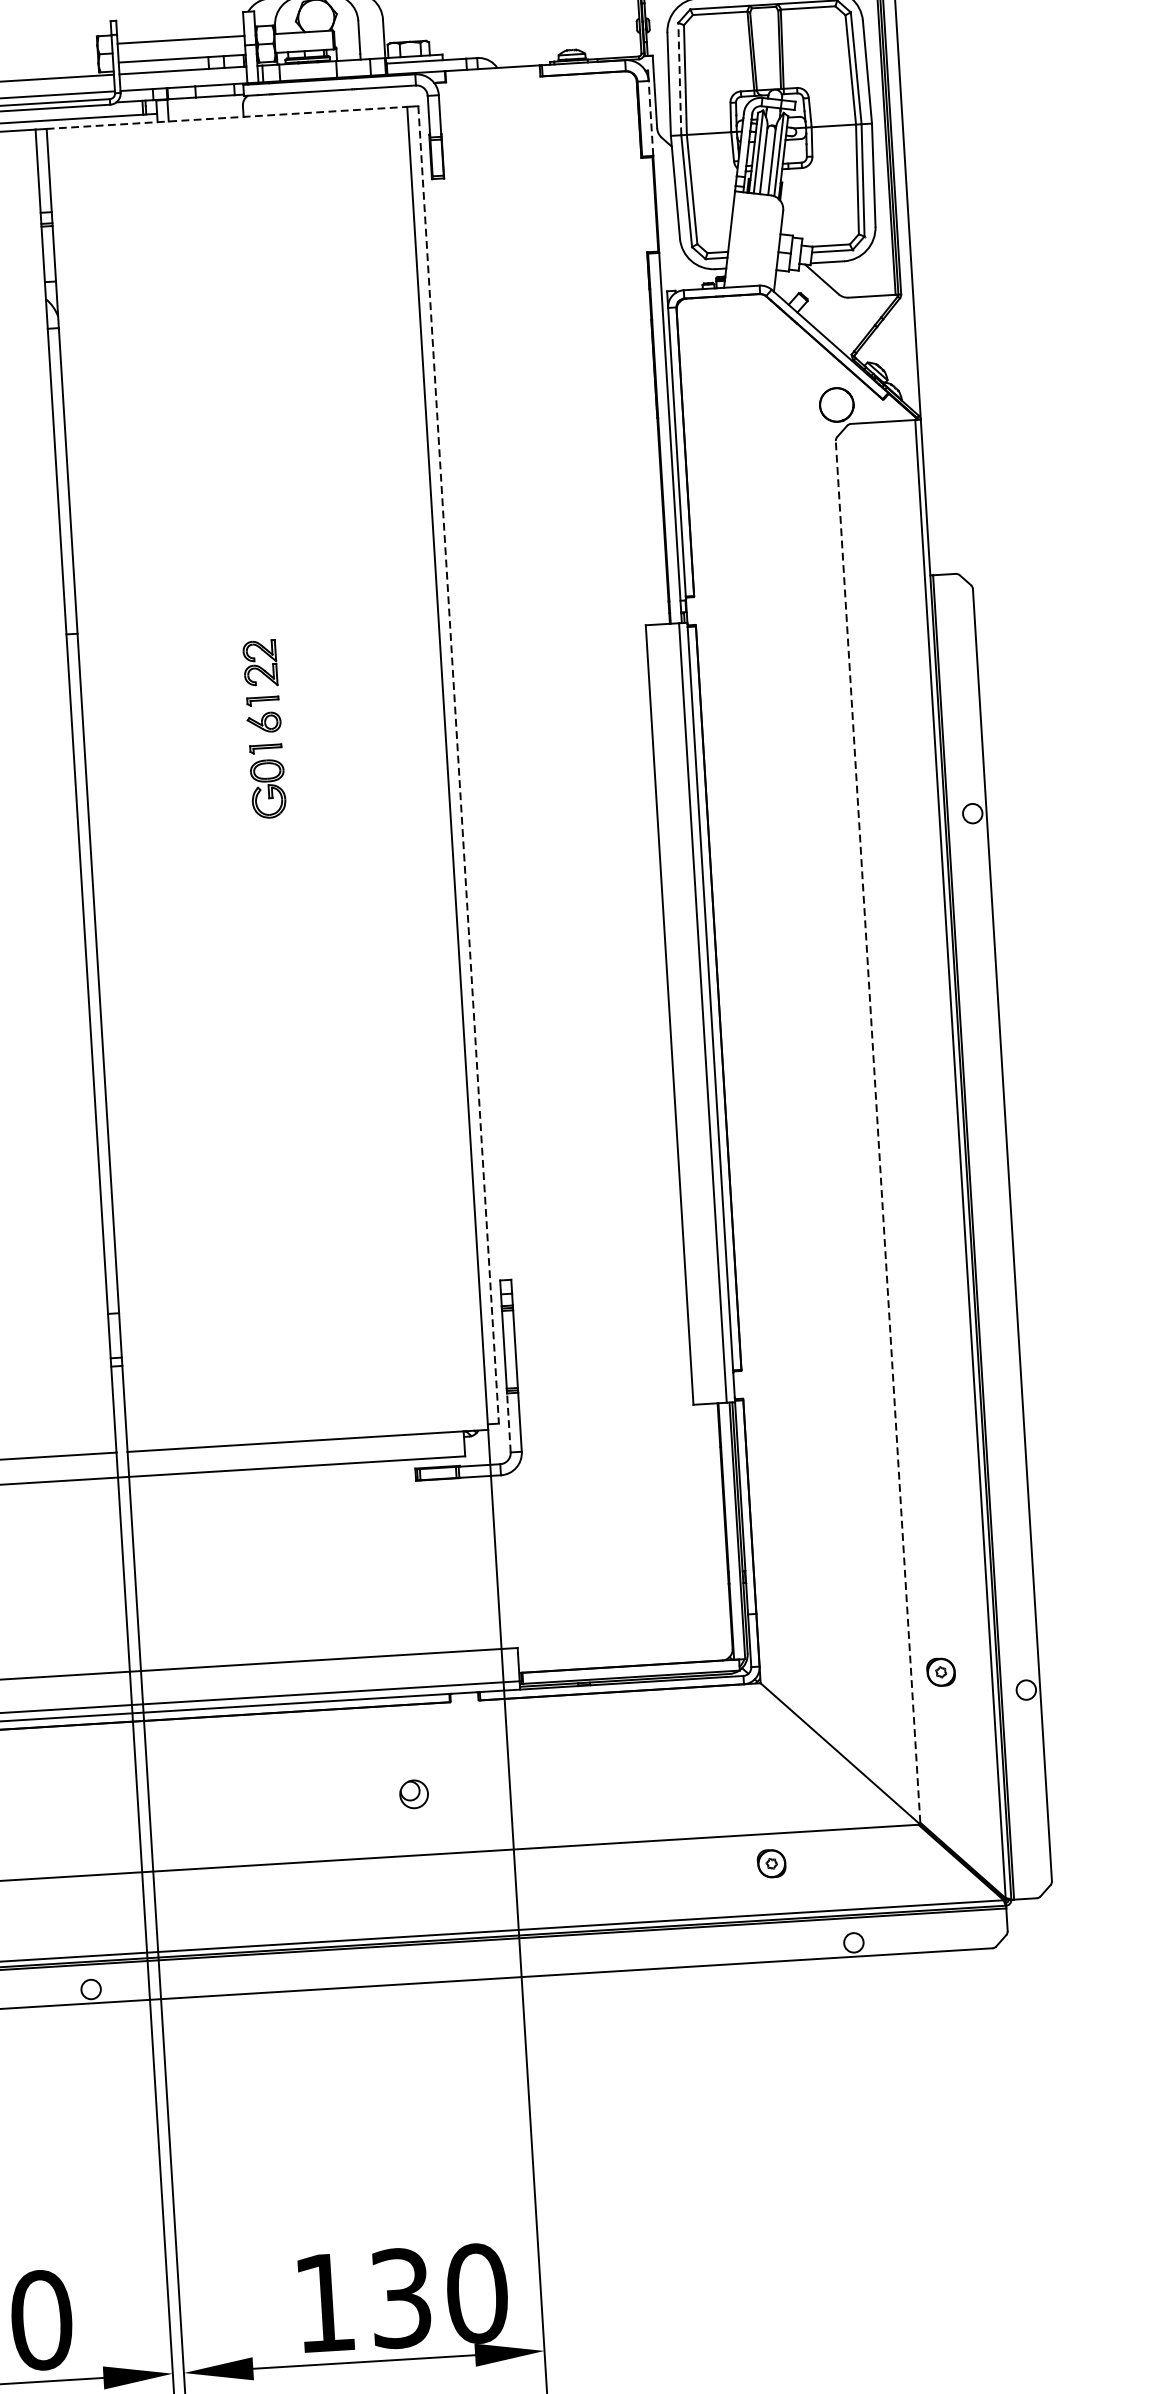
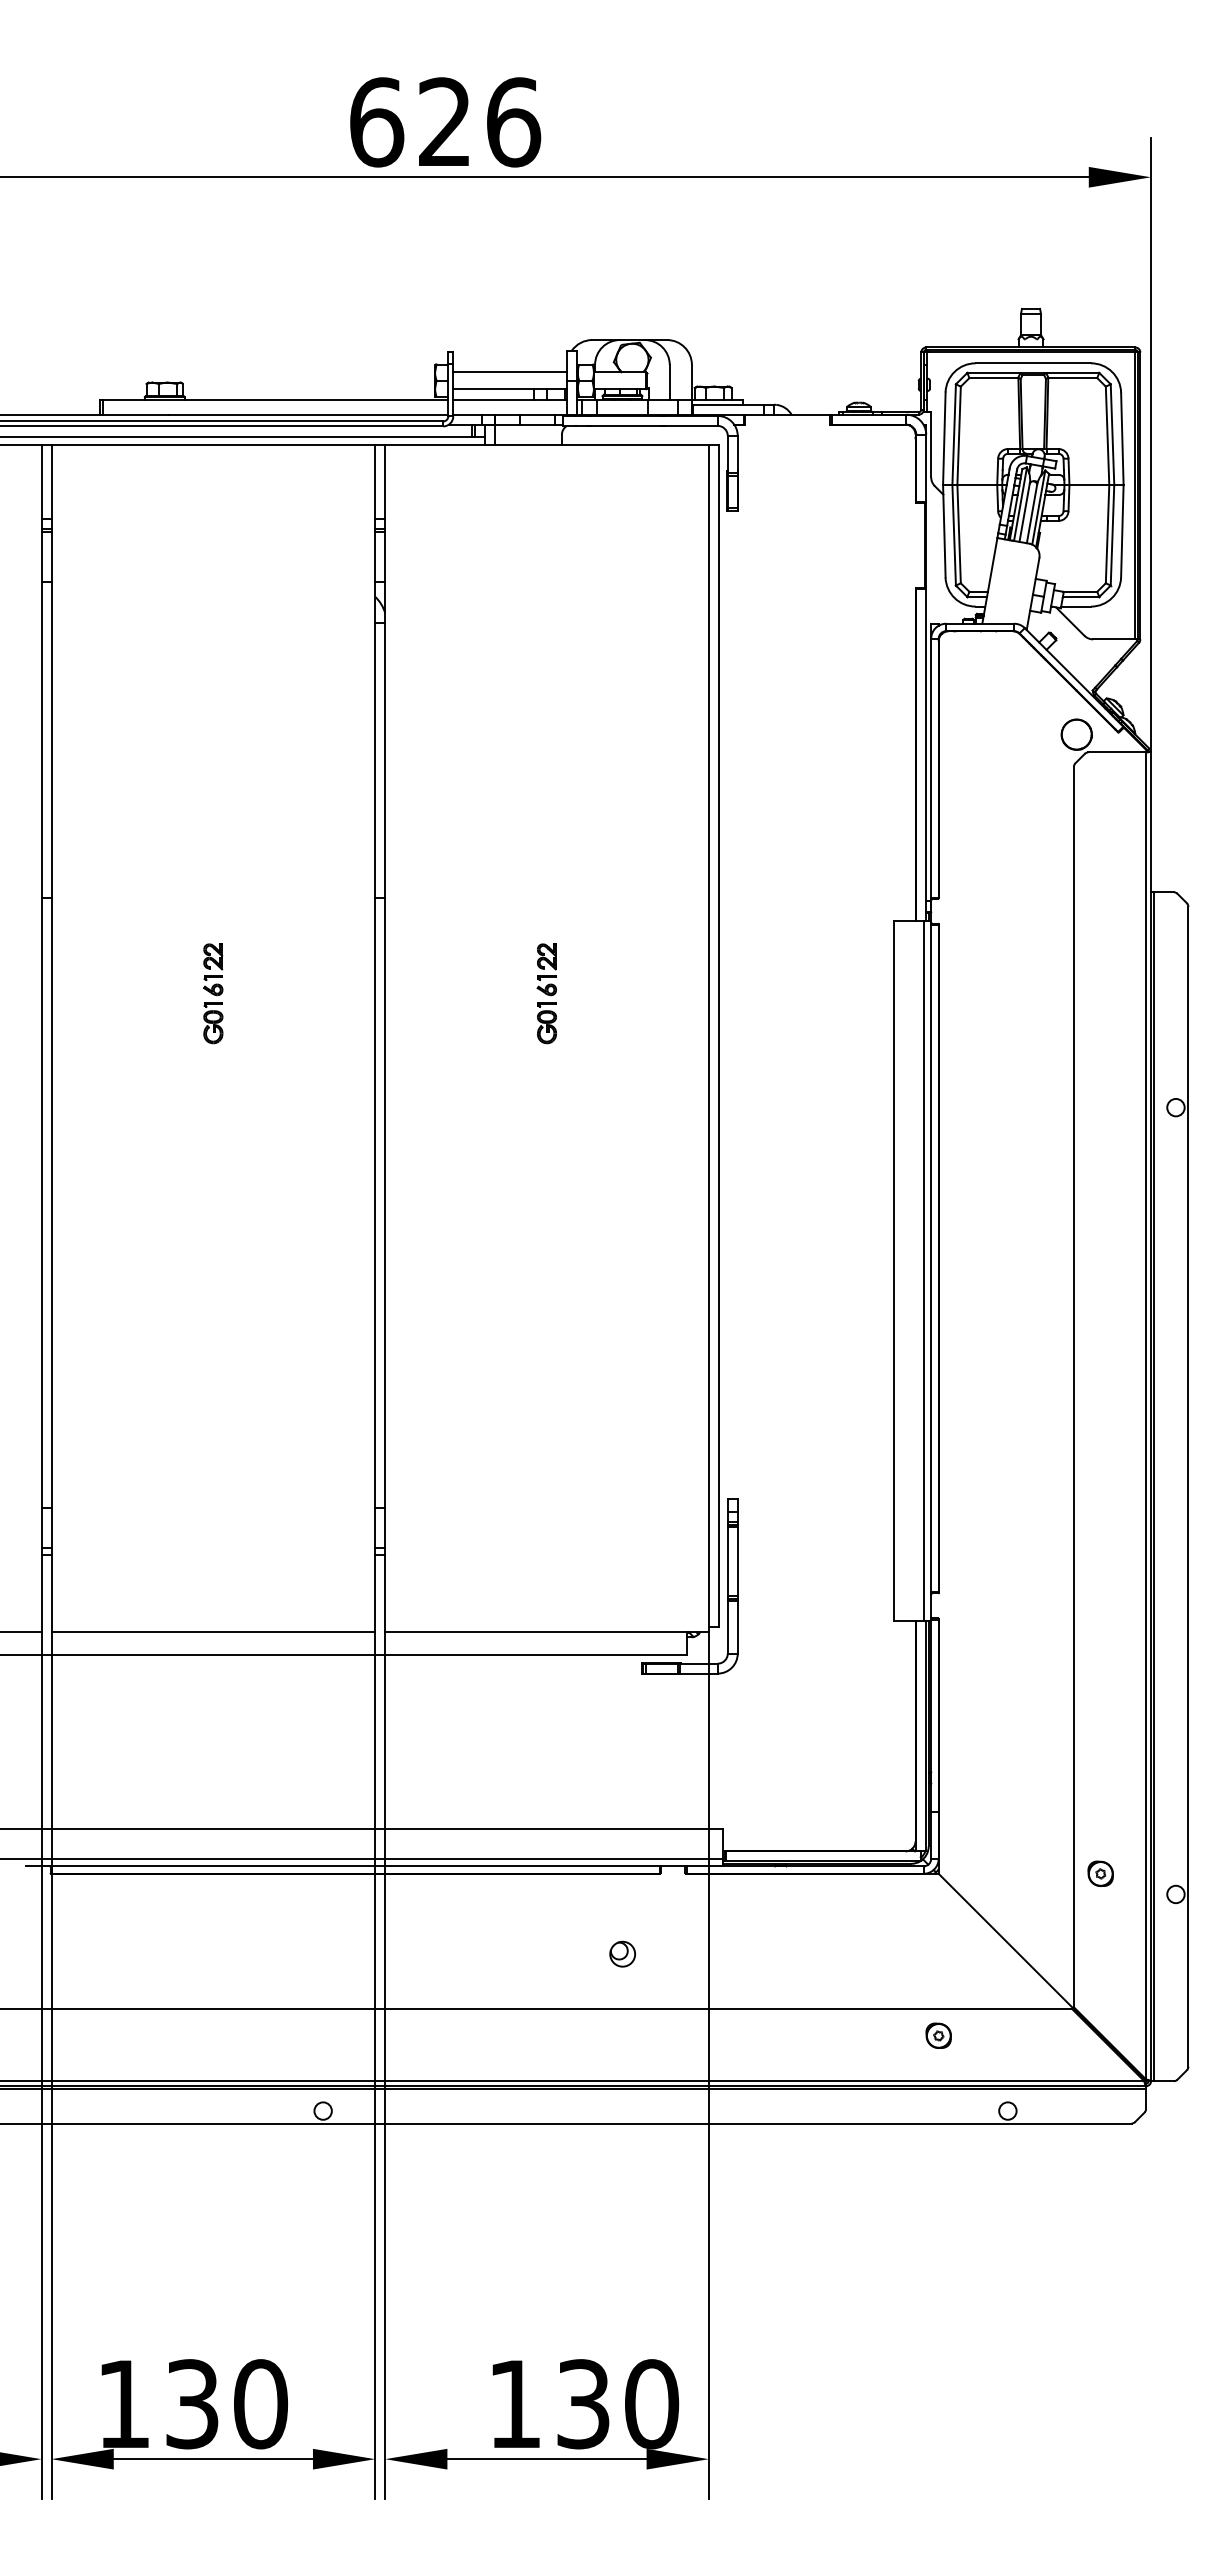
line: (680, 78) -> (954, 434), dashed -> solid
line: (227, 117) -> (547, 444), dashed -> solid
line: (651, 118) -> (926, 468), dashed -> solid
part: (263, 729) -> (546, 993), size x0.62
line: (458, 765) -> (718, 1036), dashed -> solid
line: (877, 1131) -> (1073, 1386), dashed -> solid
line: (508, 1422) -> (727, 1626), dashed -> solid

